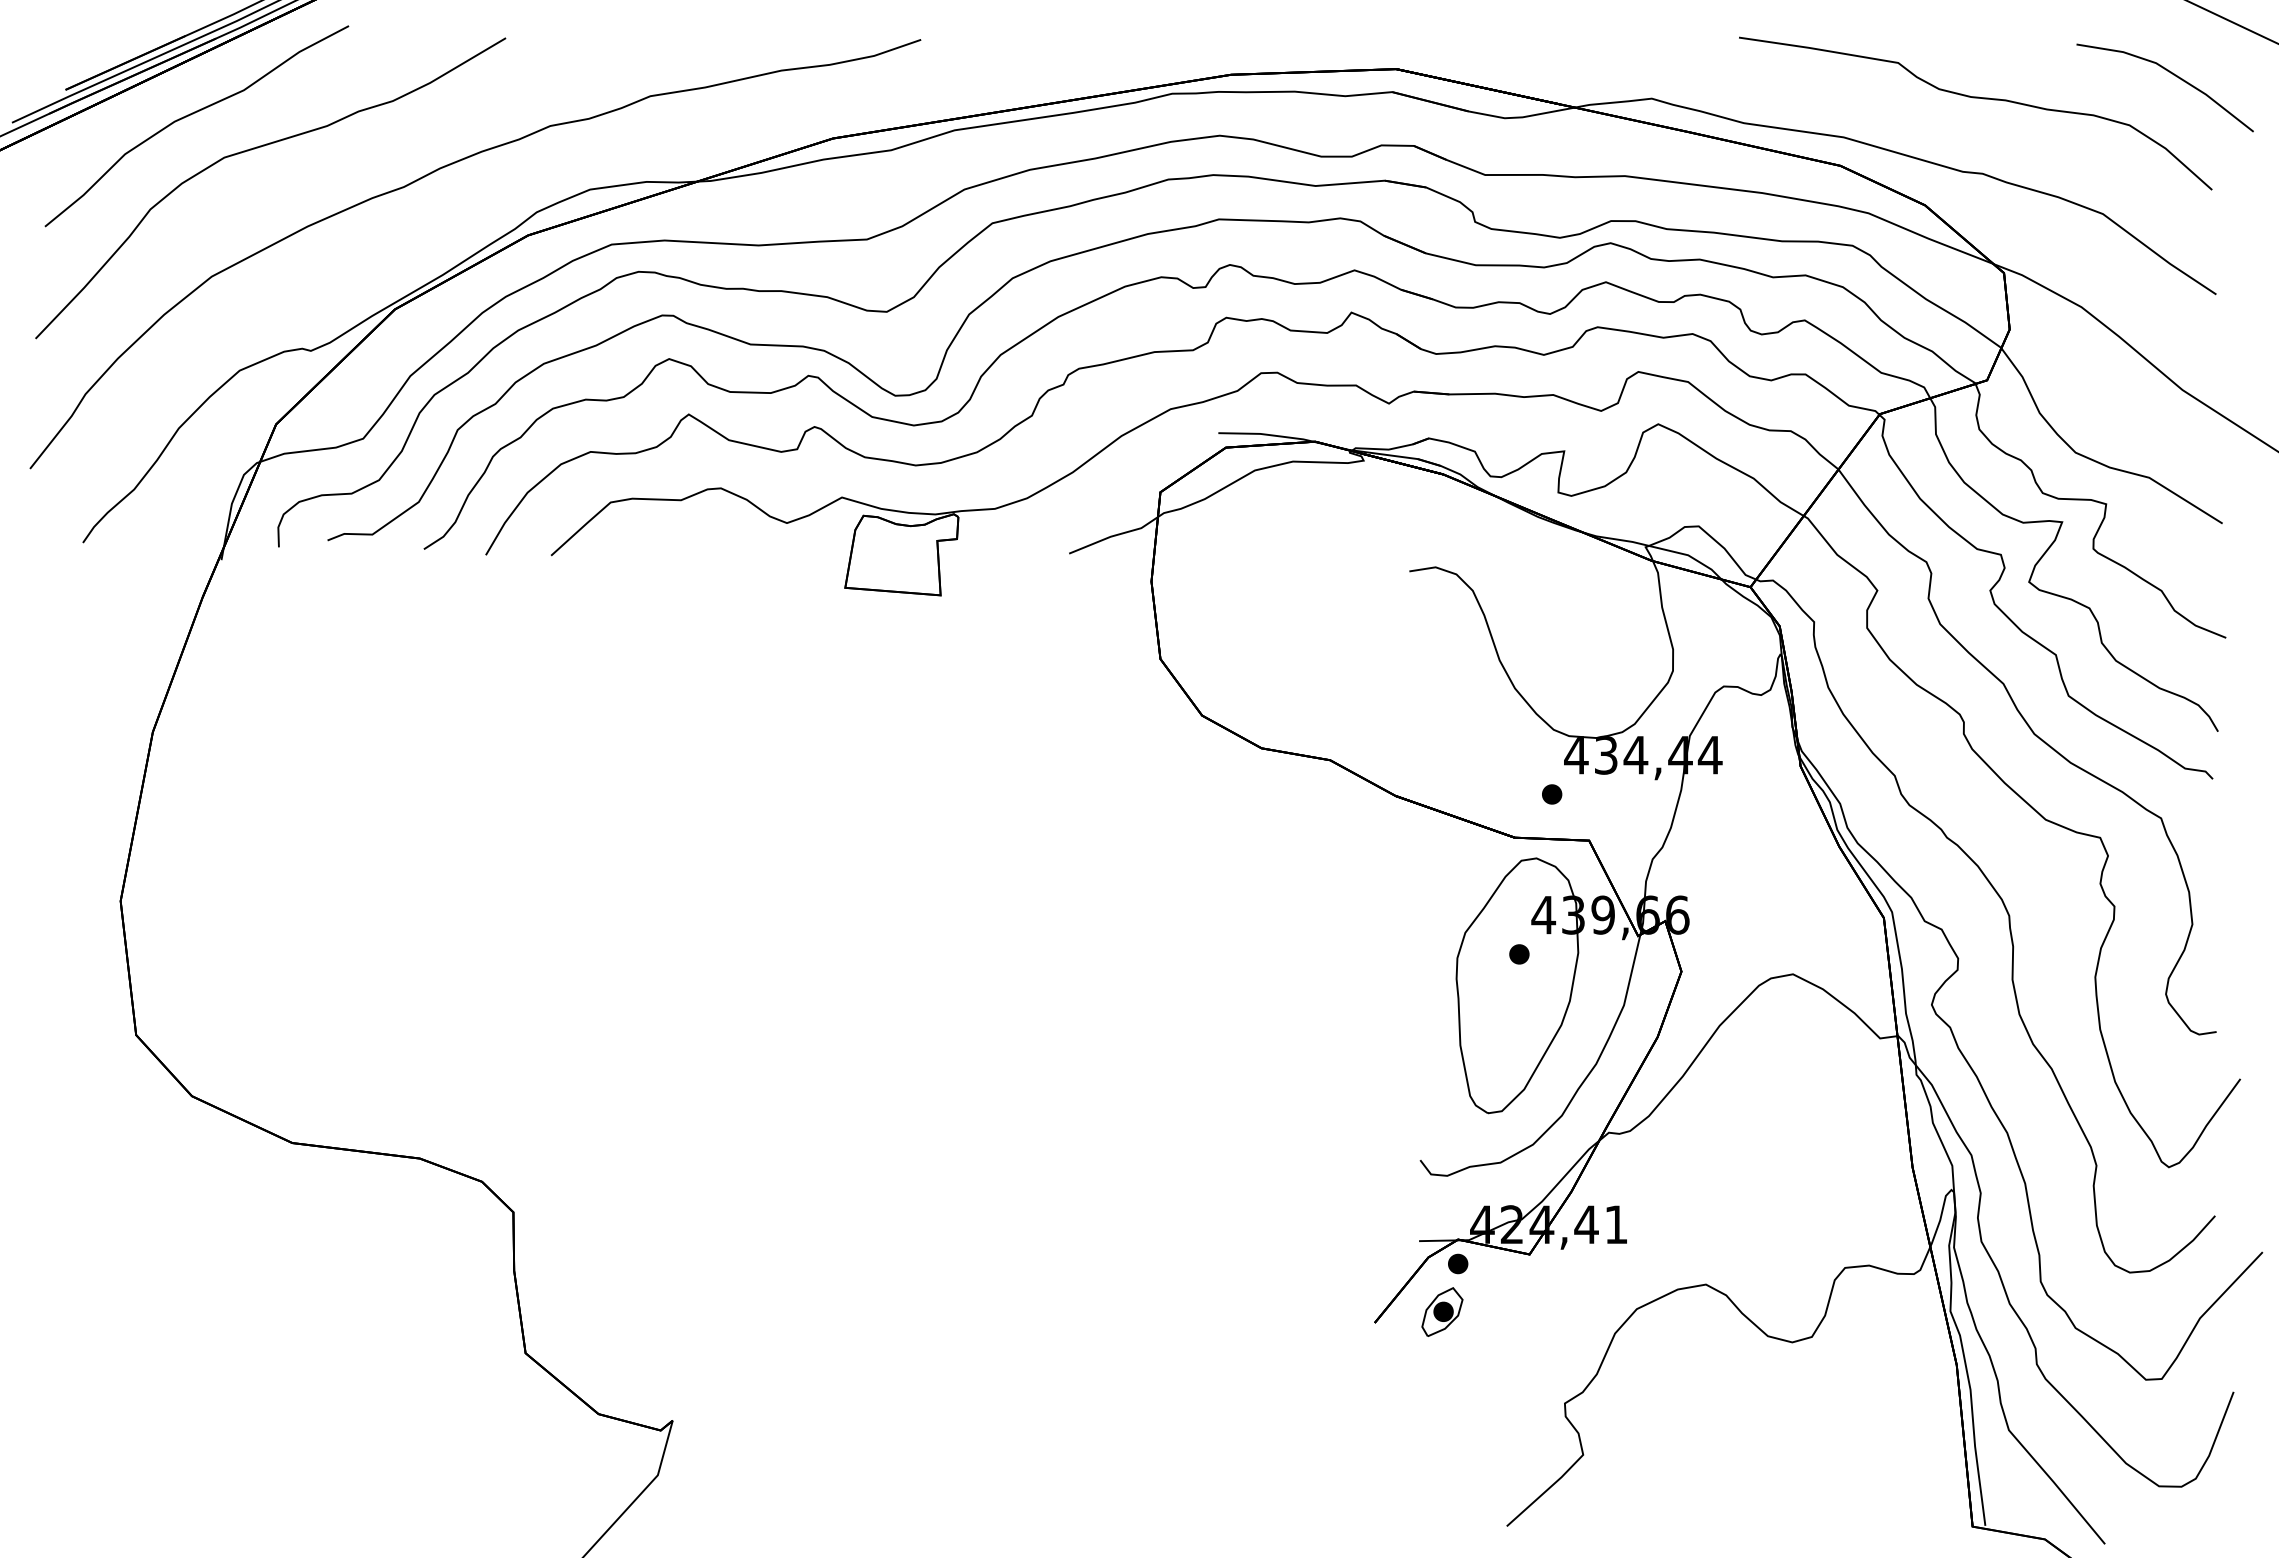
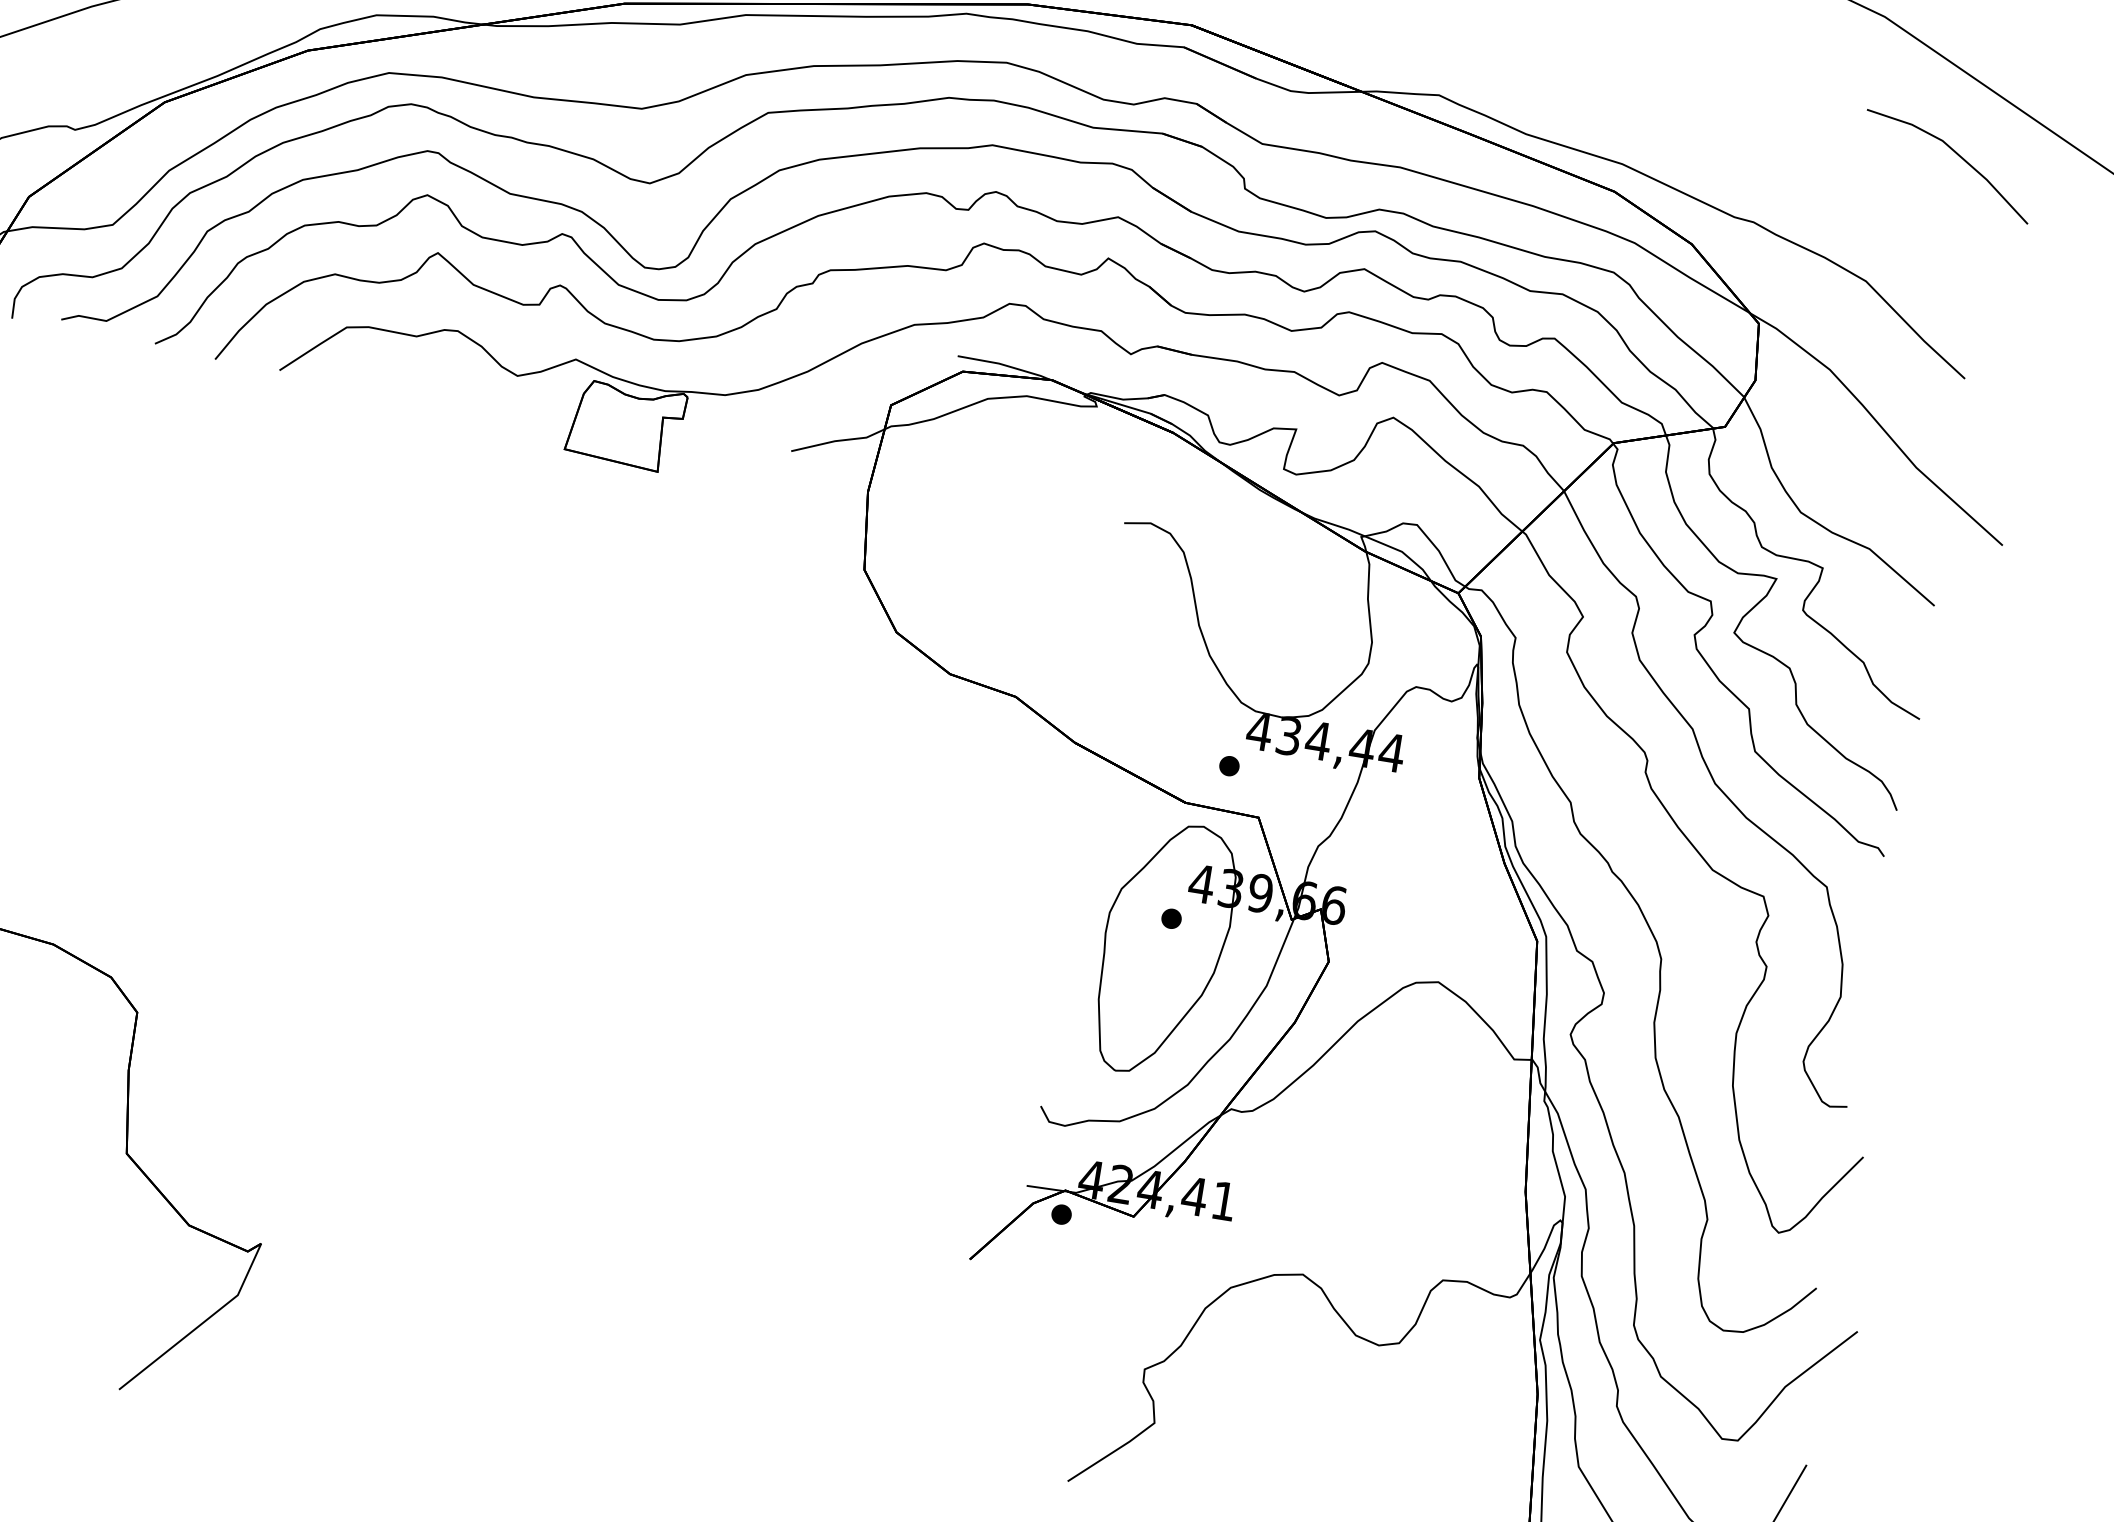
part: (1975, 98) -> (1758, 146), removed
part: (1442, 1311) -> (1038, 1259), removed

